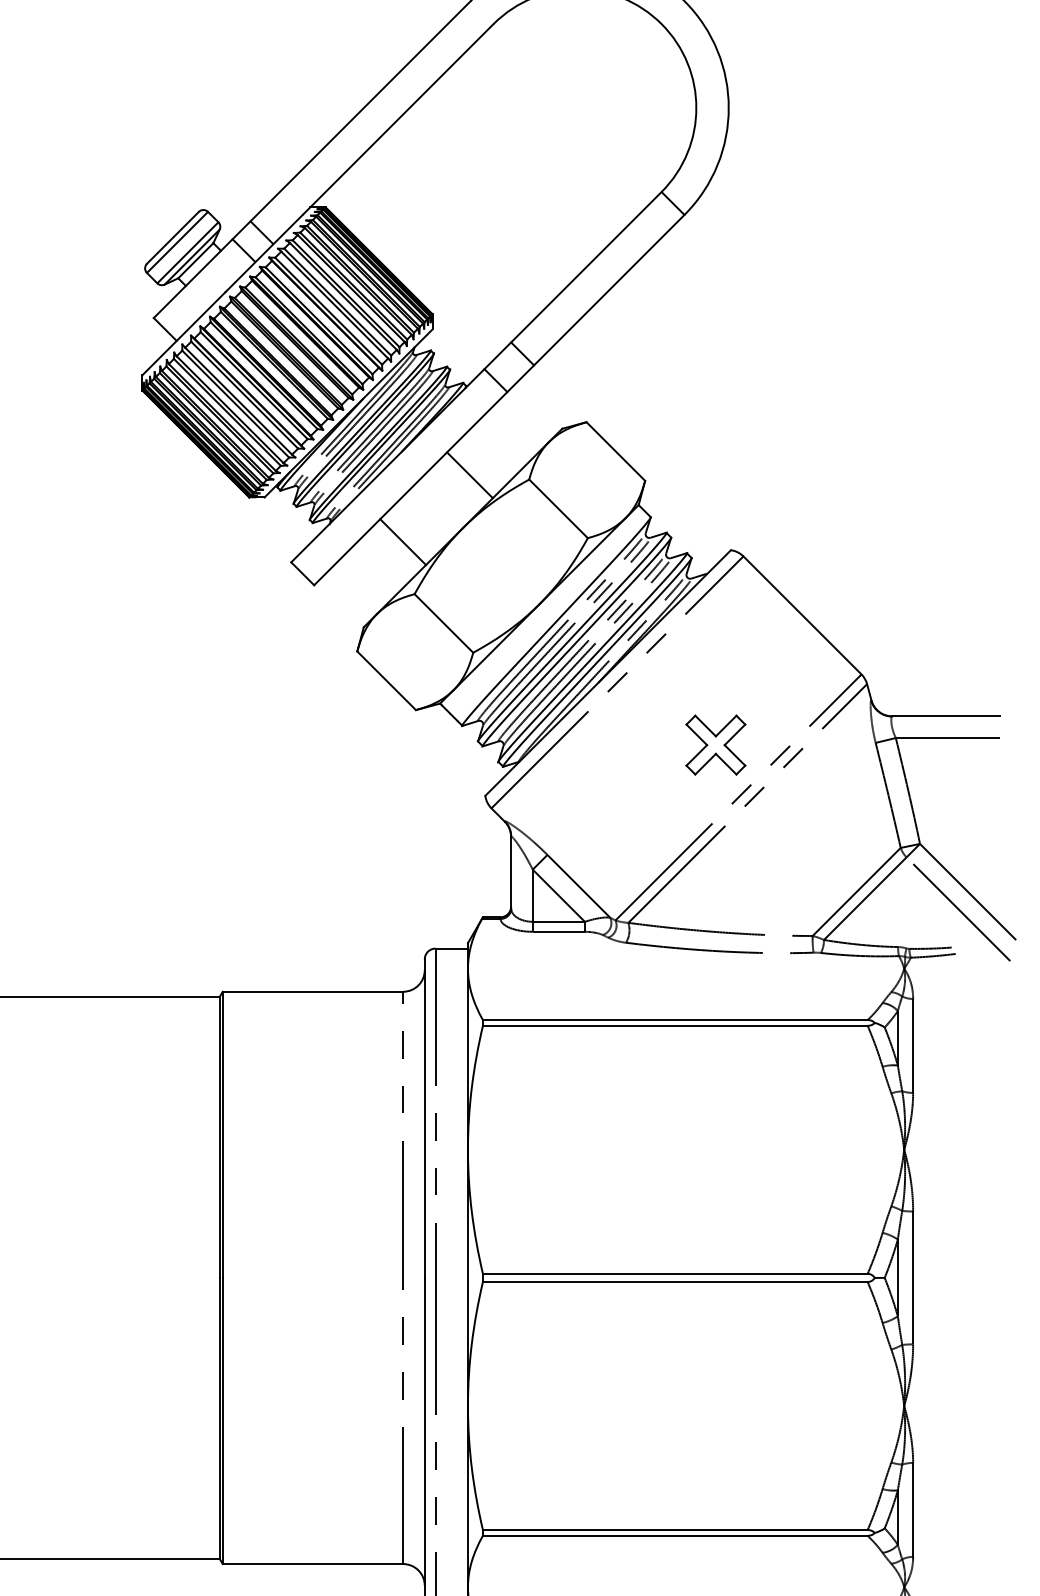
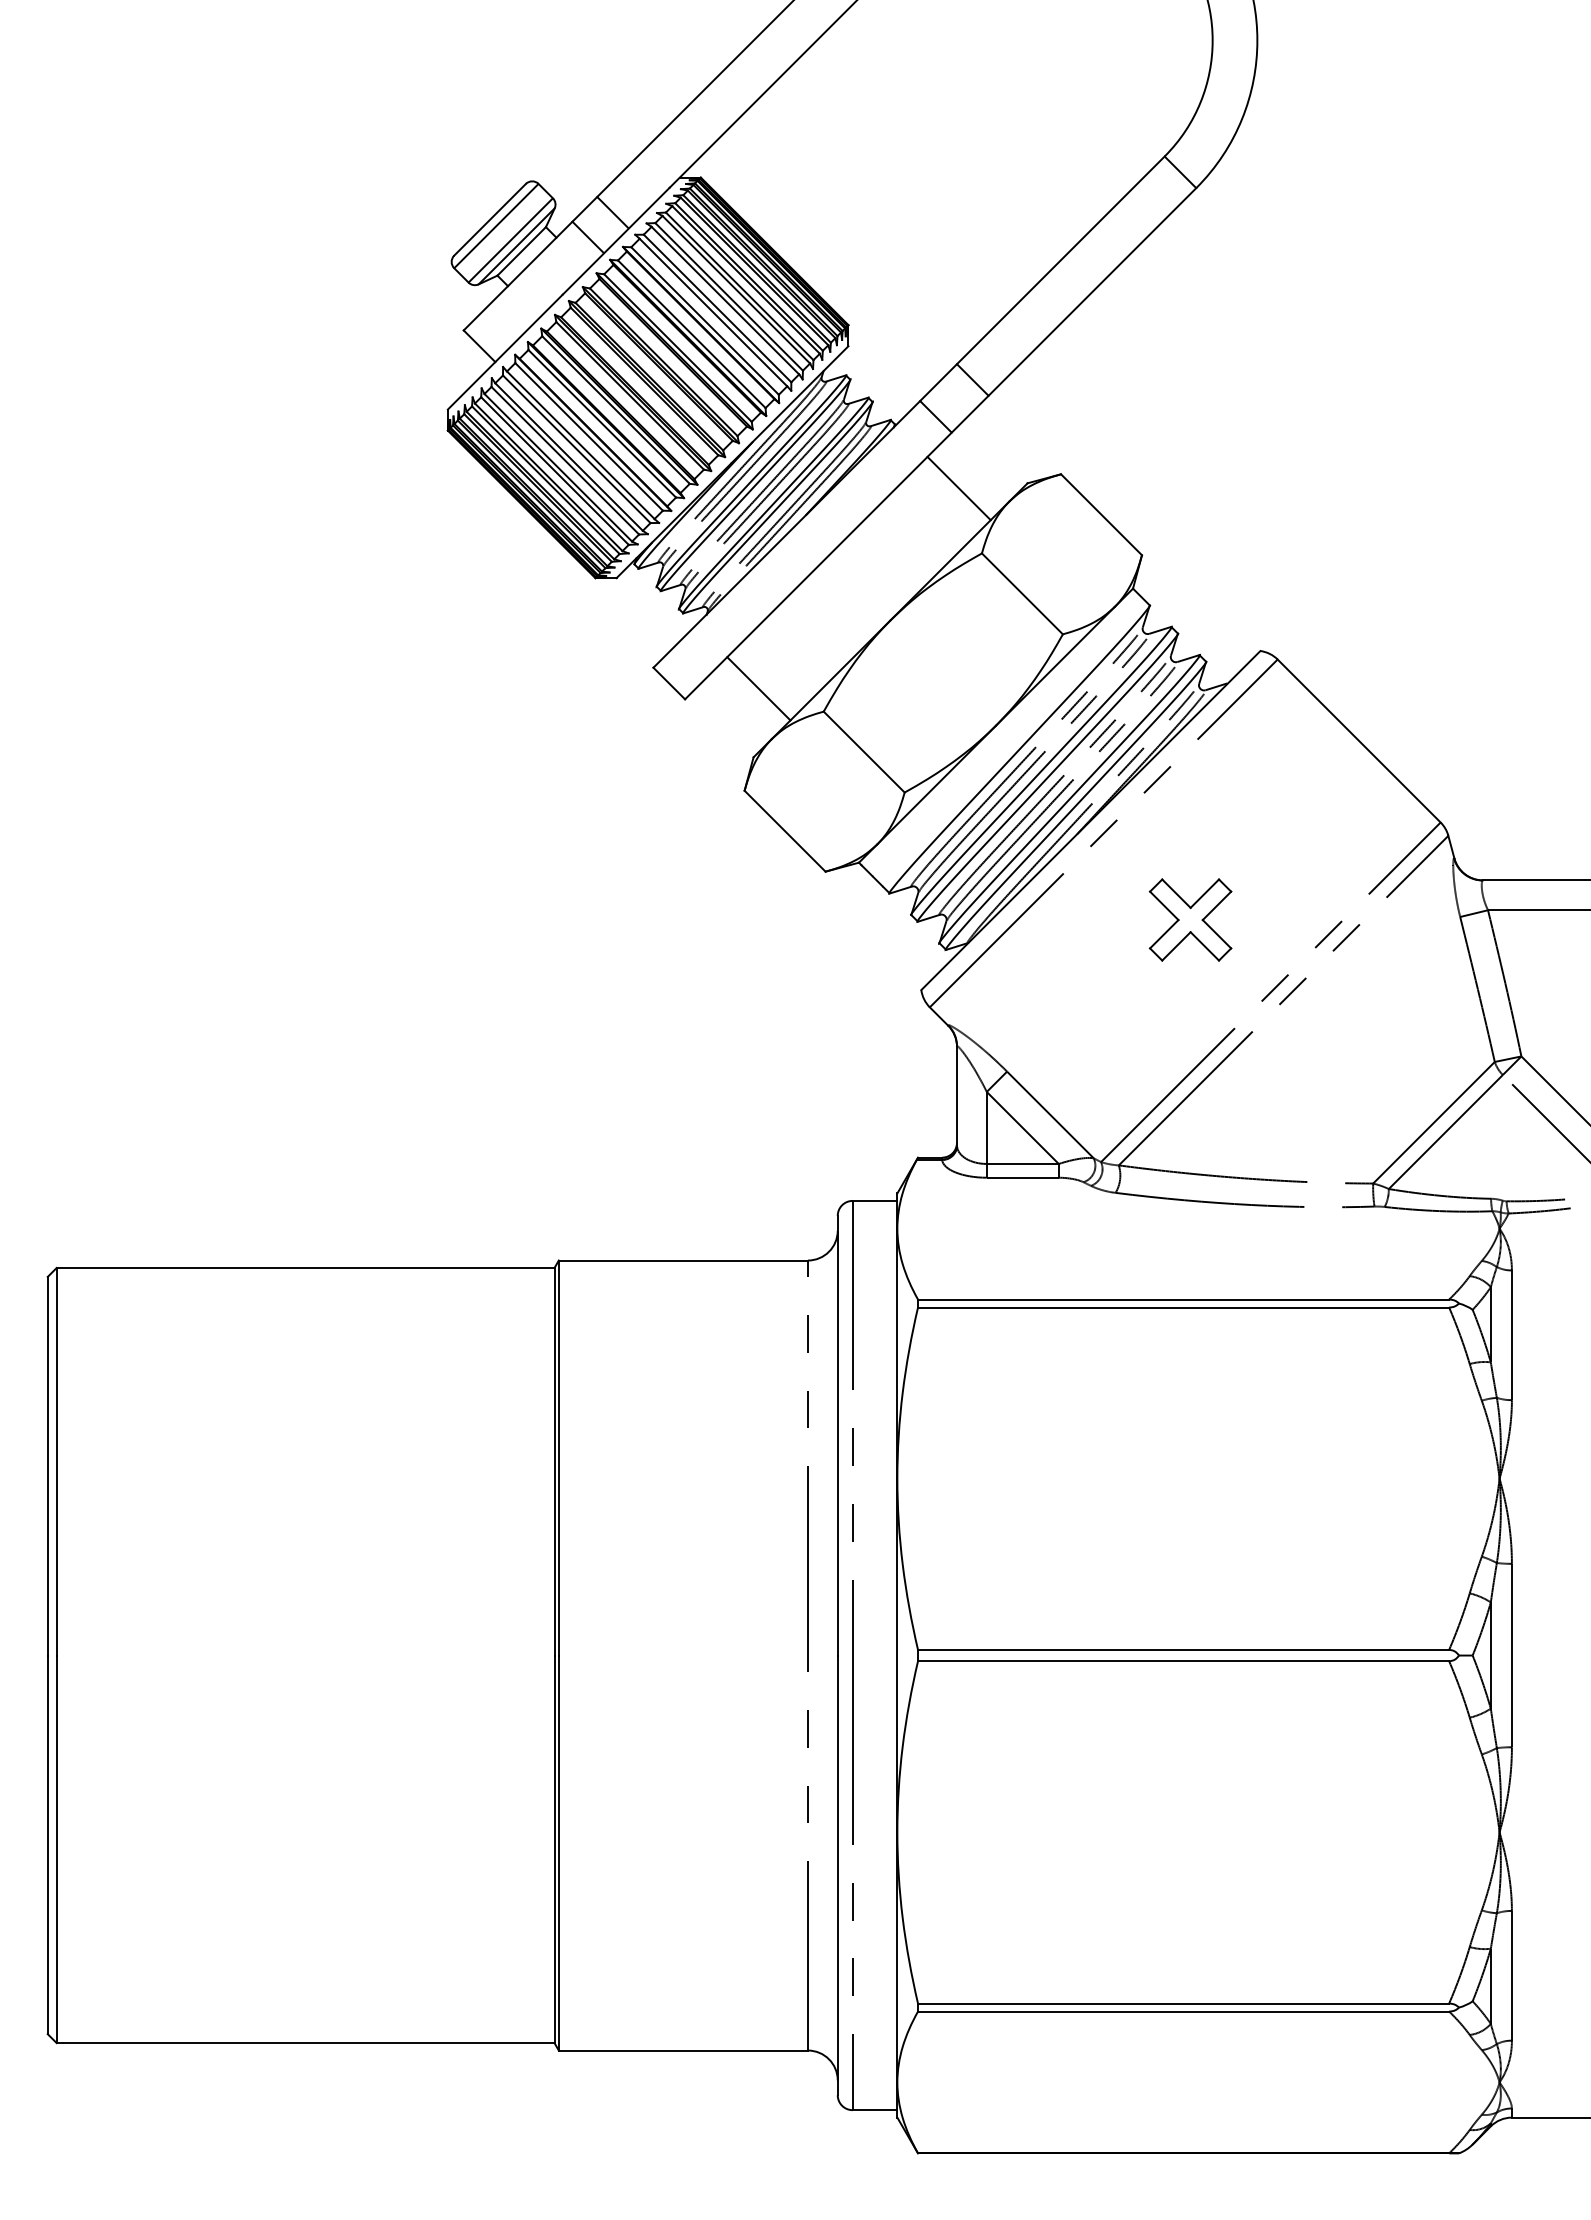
line: (469, 475) -> (958, 488), moved
line: (402, 541) -> (758, 688), moved
part: (715, 744) -> (1190, 919), moved

